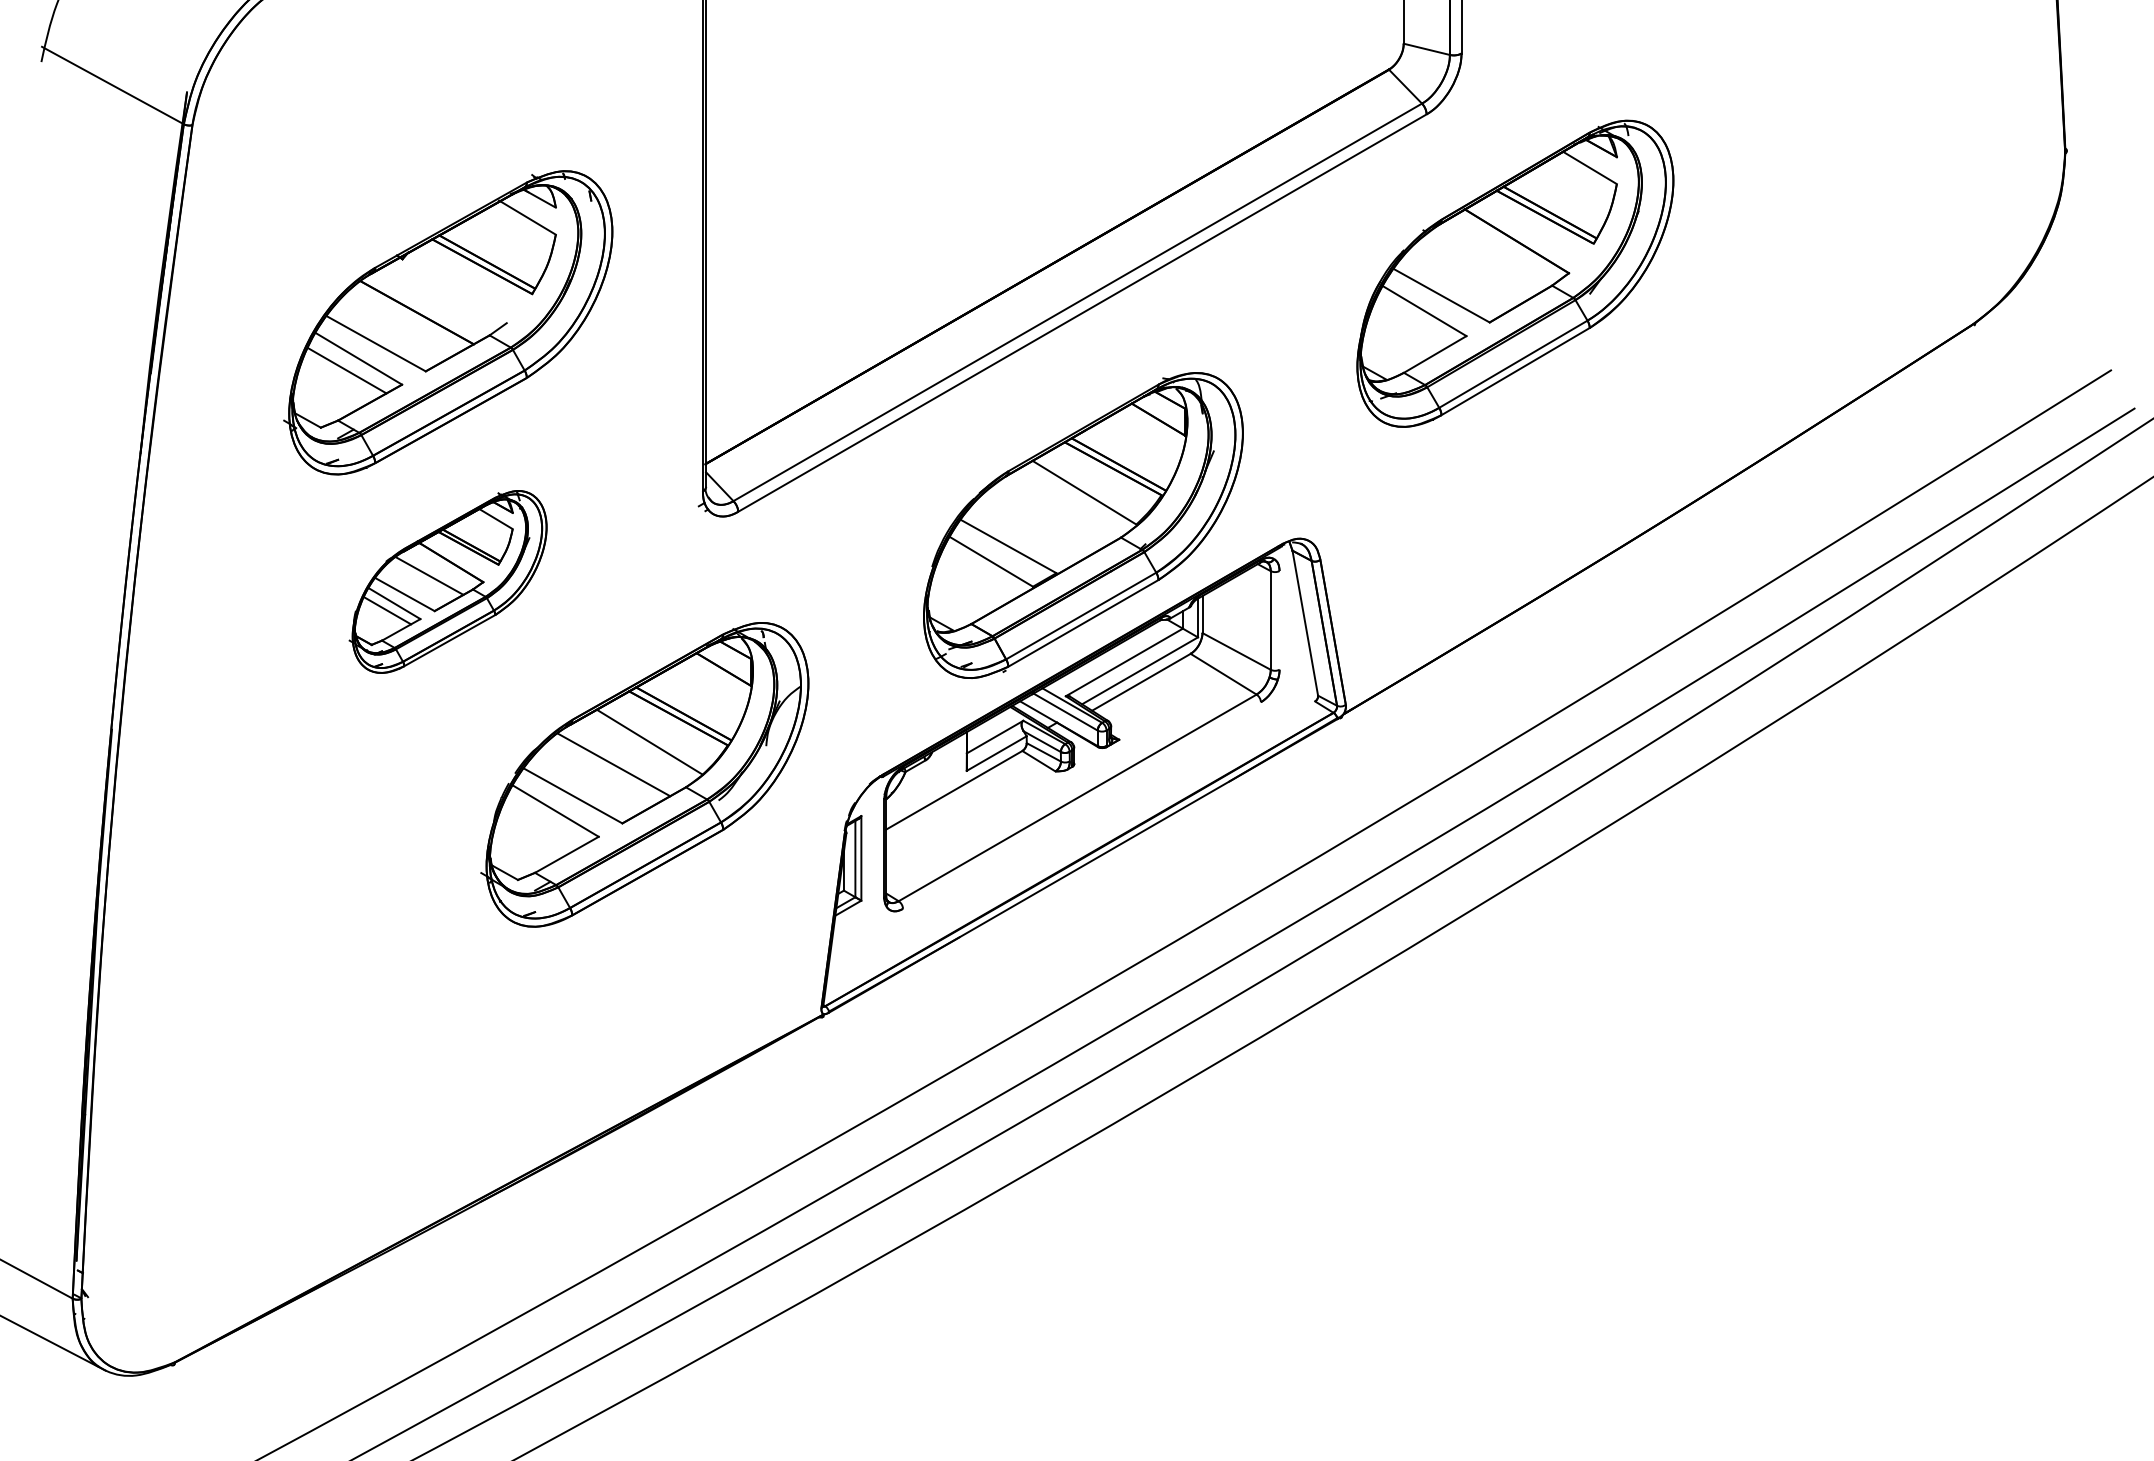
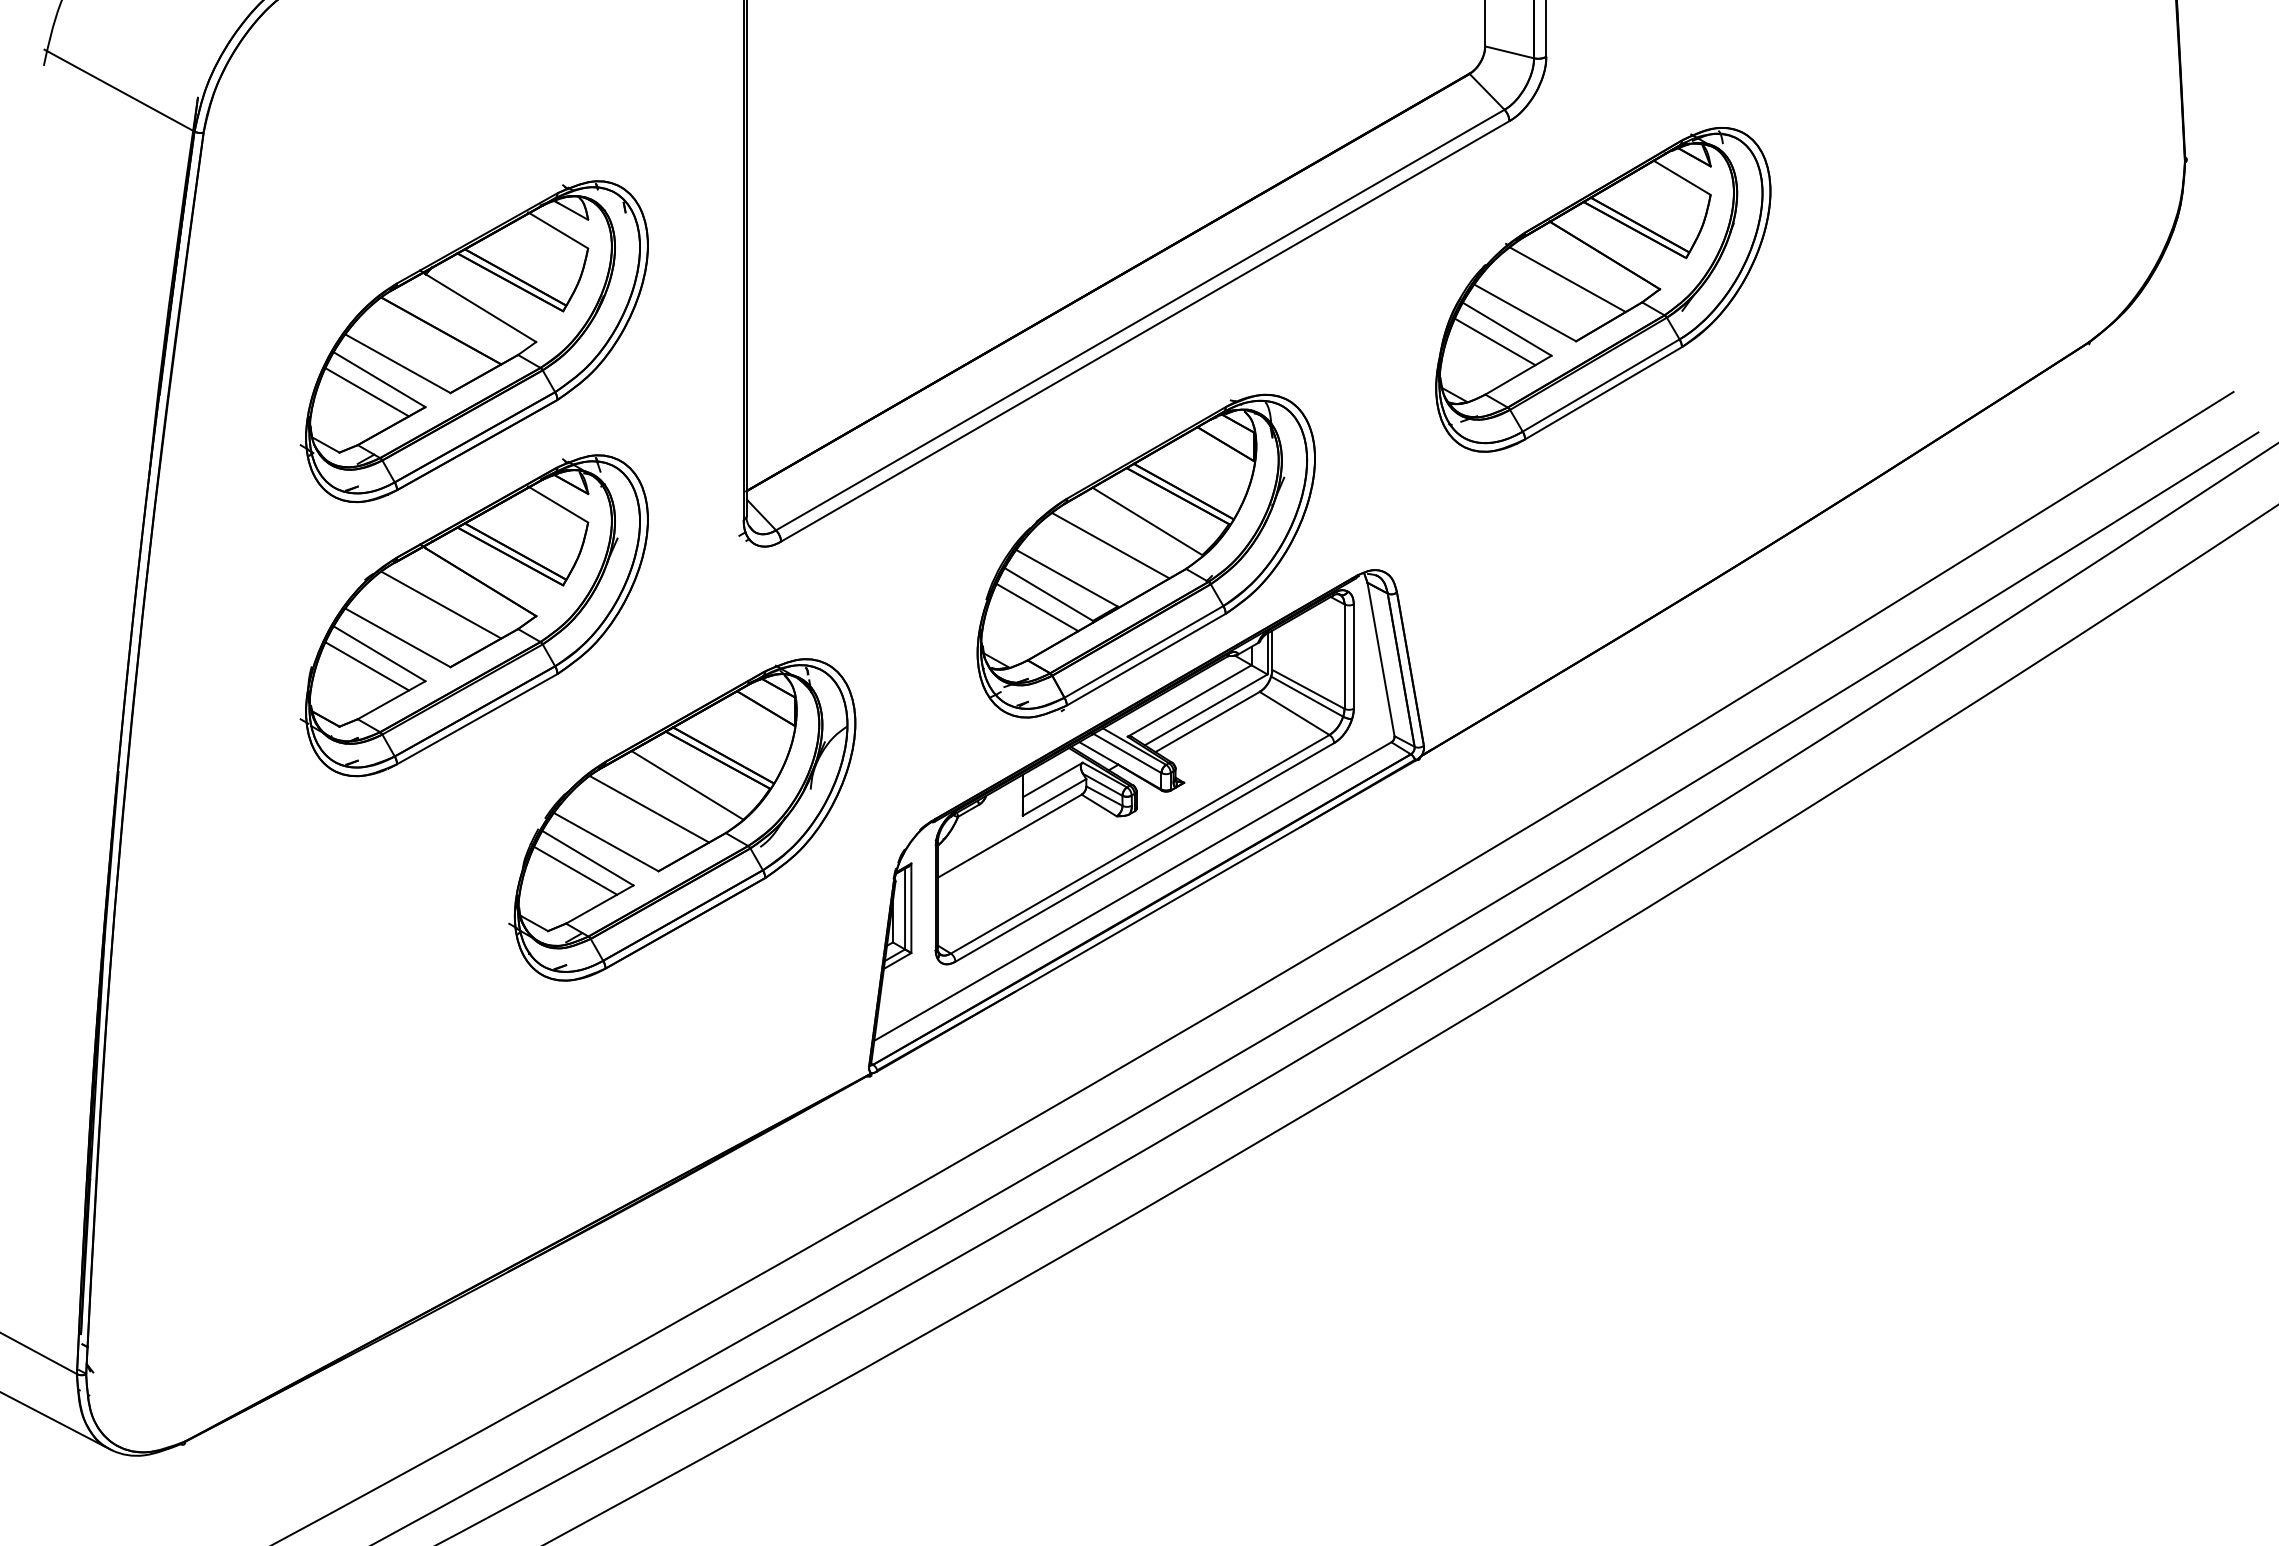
line: (1481, 264) -> (1567, 279), added
line: (454, 291) -> (480, 308), added
line: (1413, 322) -> (1495, 341), added
line: (1049, 515) -> (1110, 545), added
line: (980, 574) -> (1037, 607), added
part: (447, 581) -> (473, 615), size x1.67
line: (1279, 620) -> (1353, 656), added
line: (1235, 658) -> (1307, 696), added
line: (1081, 805) -> (1144, 852), added
line: (544, 822) -> (576, 870), added
line: (1070, 842) -> (1132, 891), added

